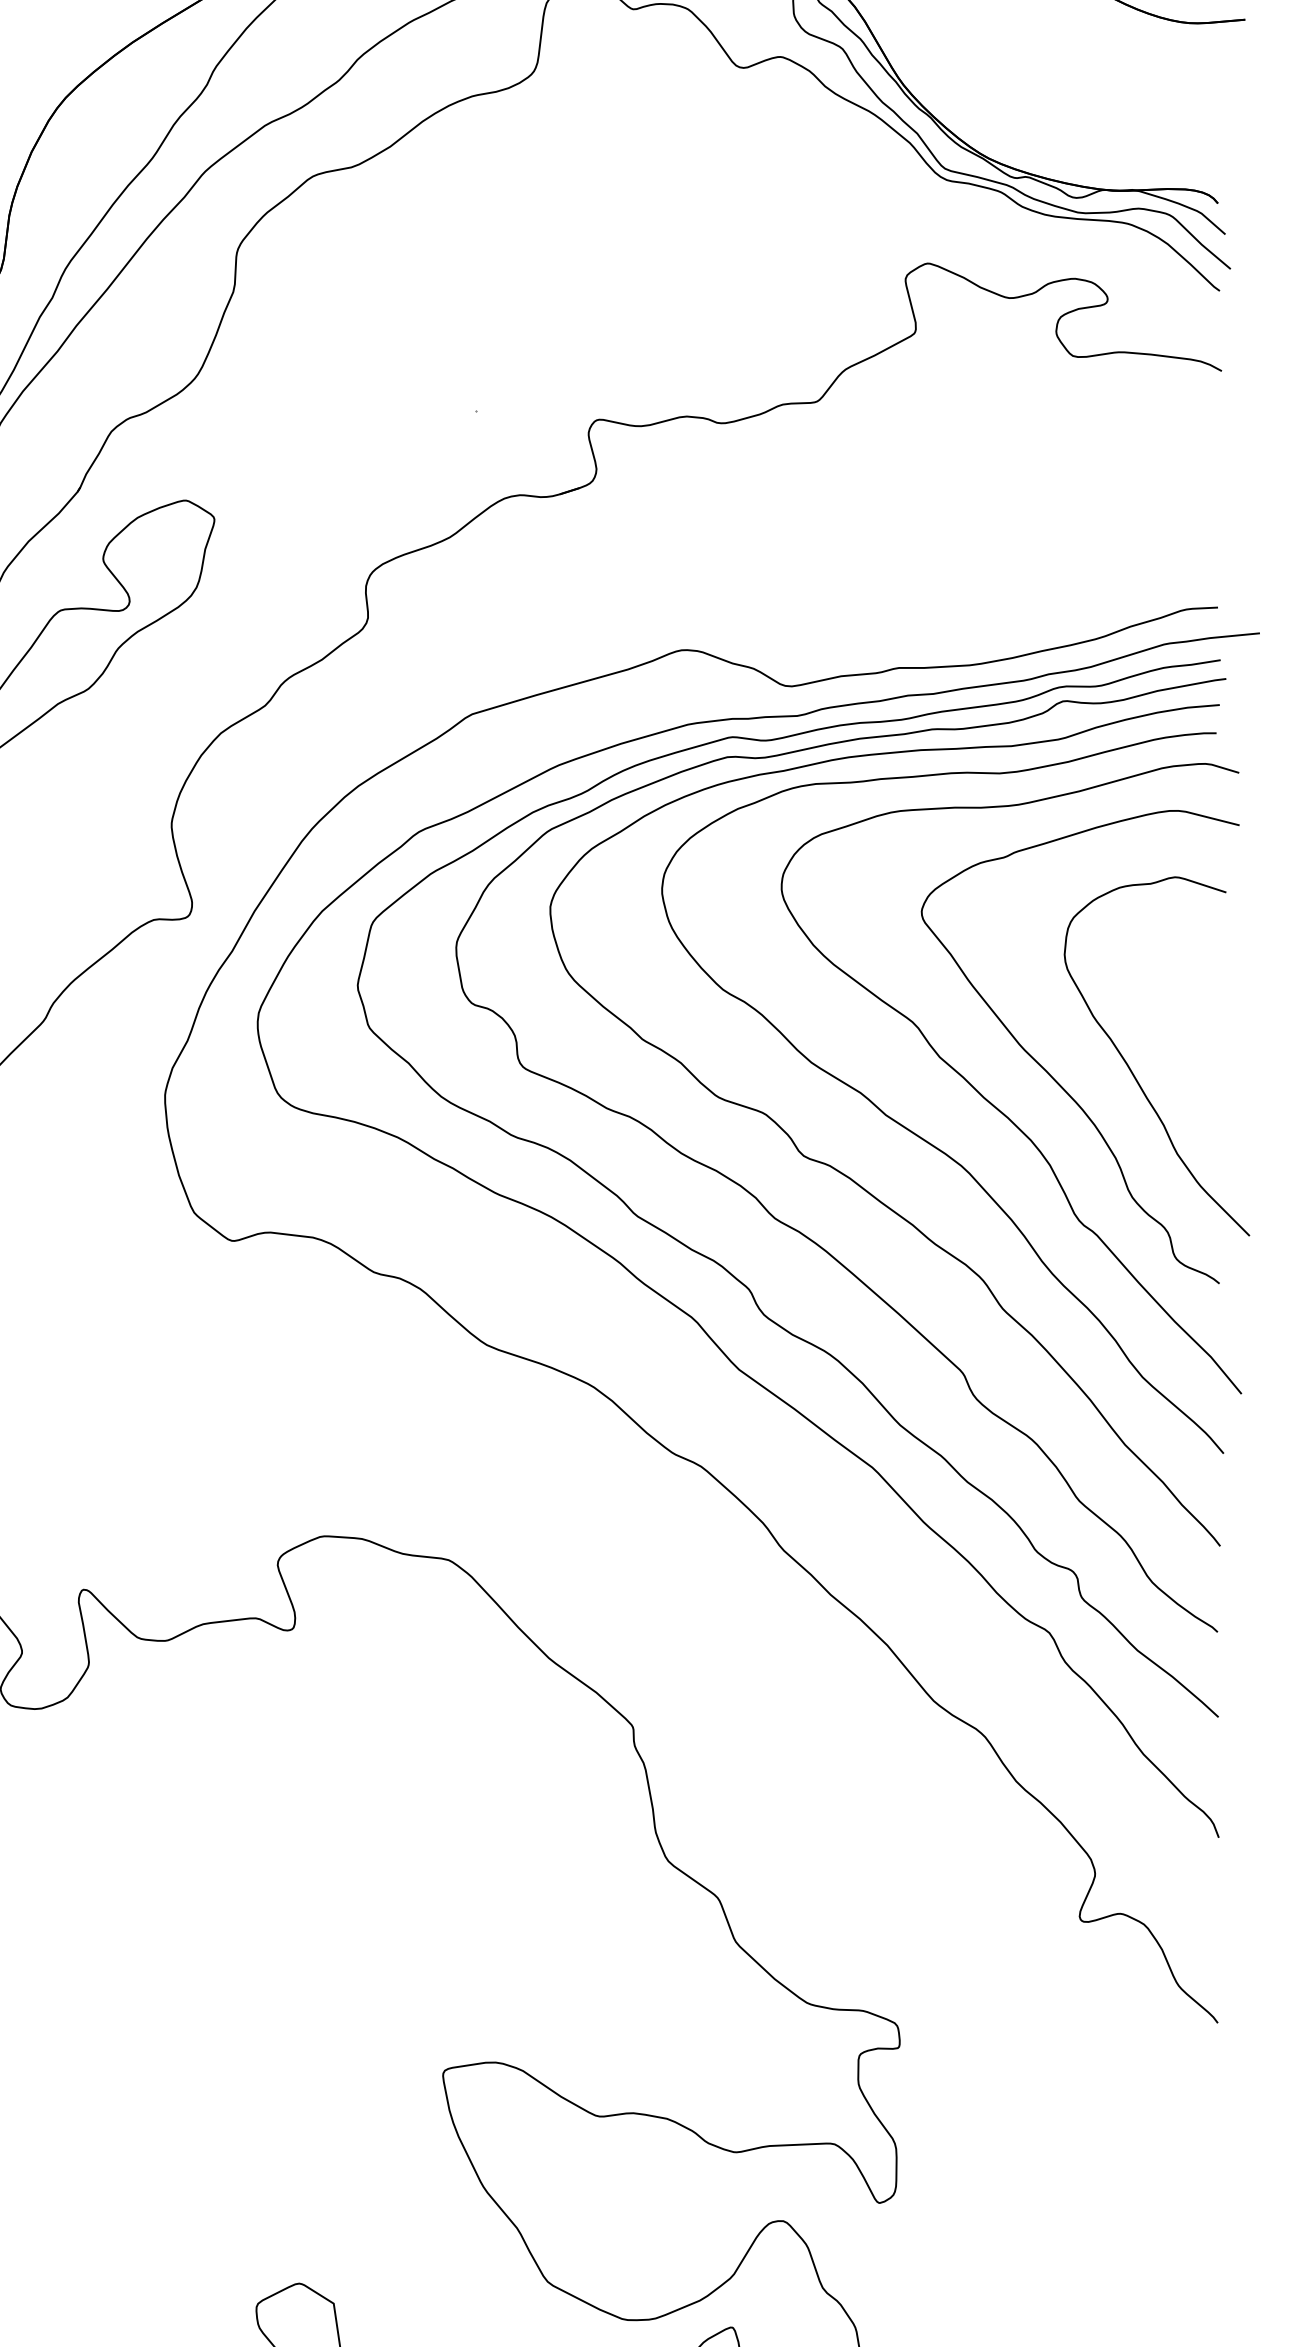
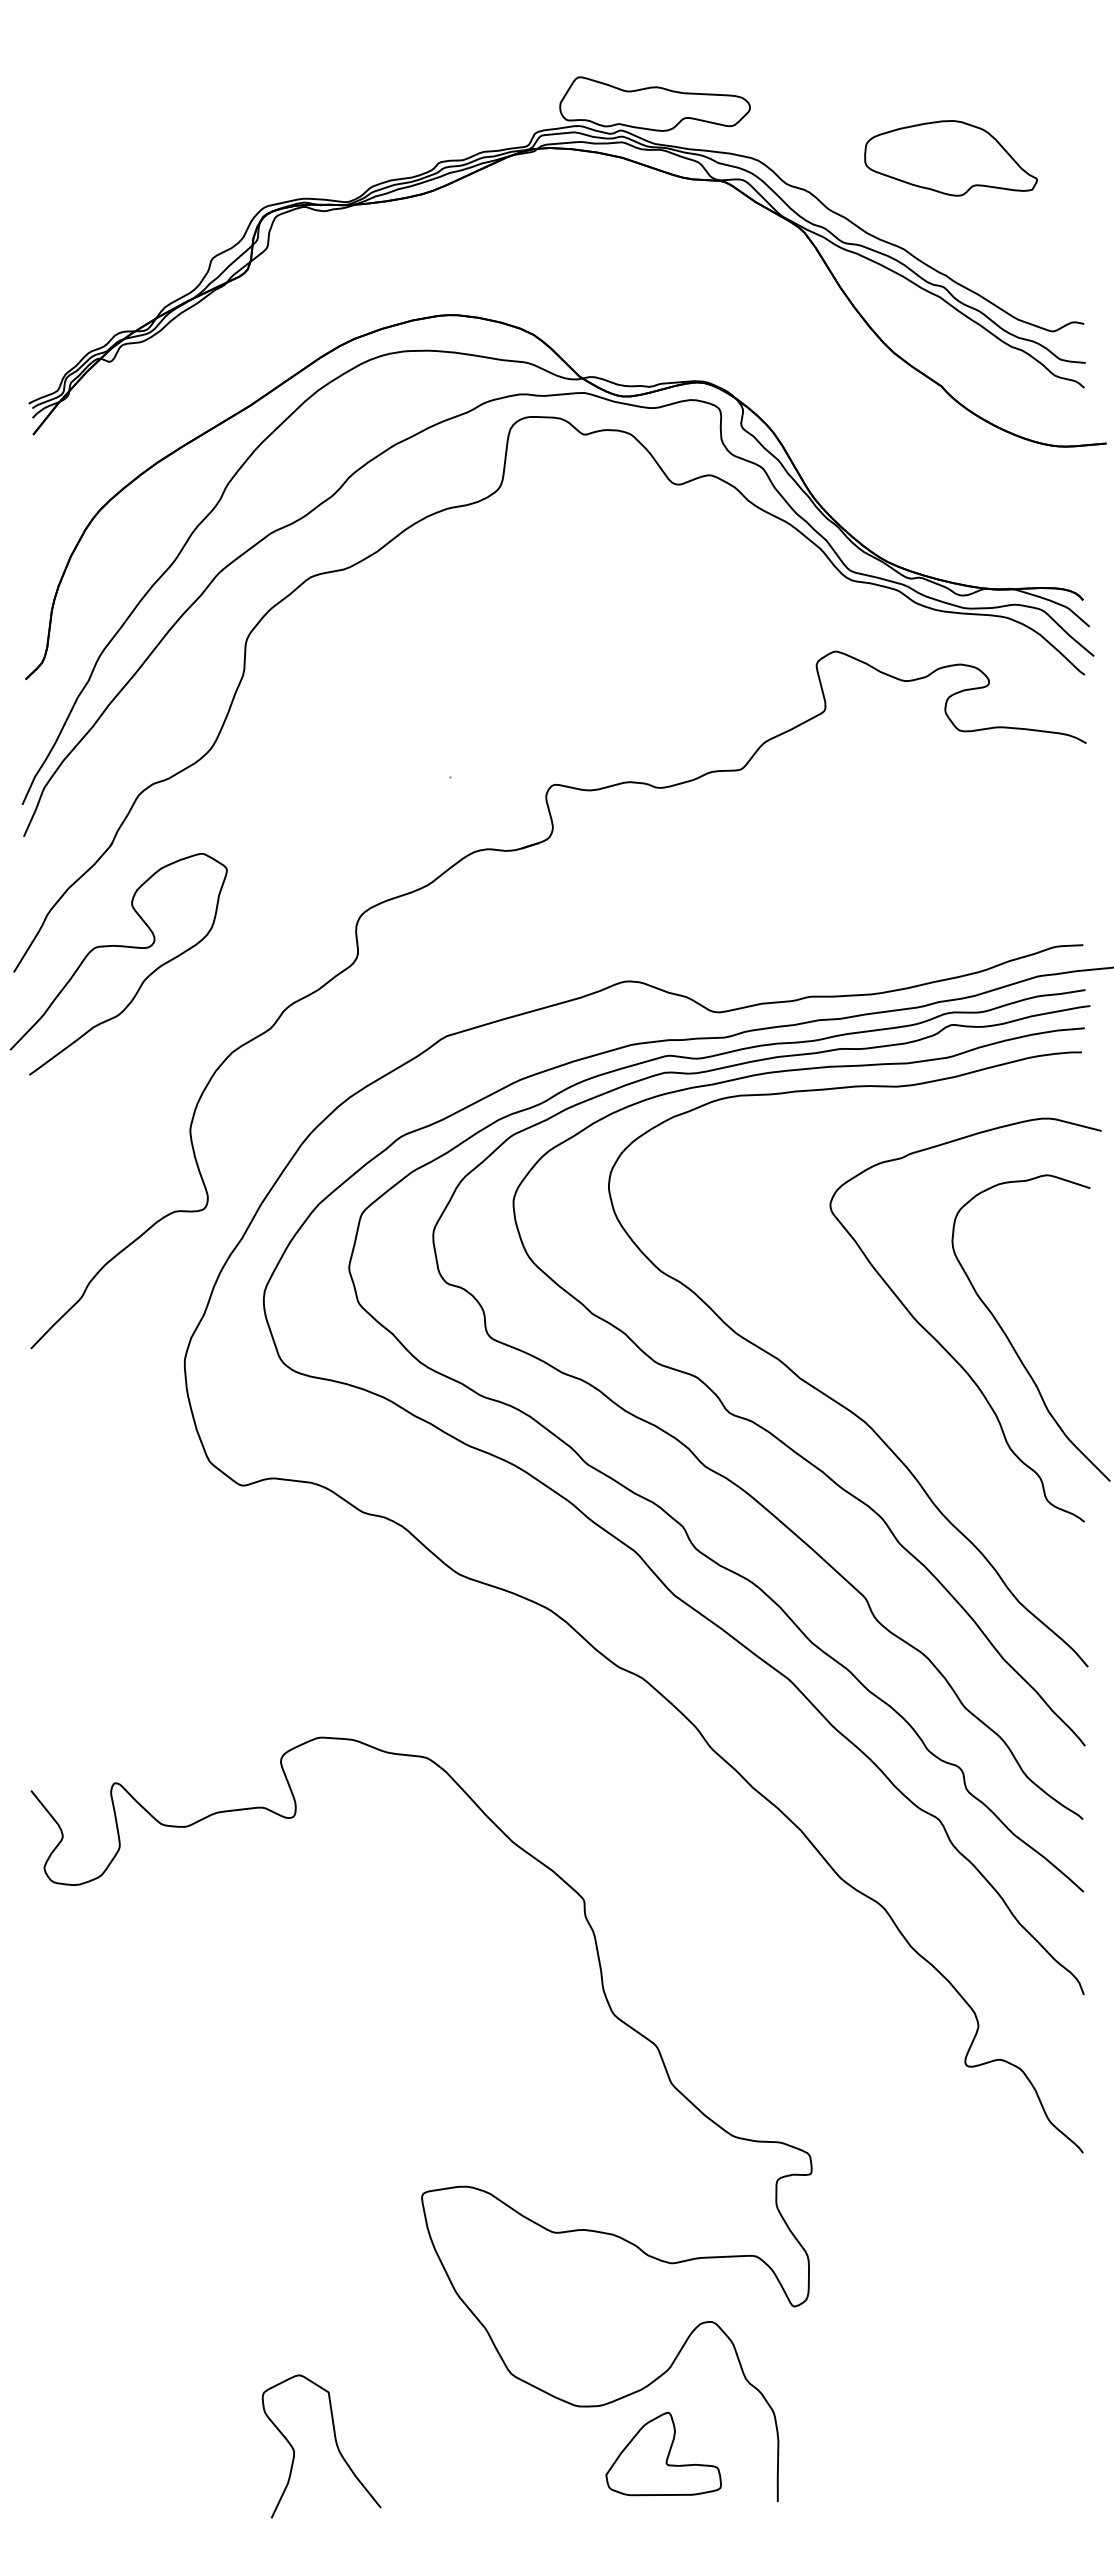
curve: (993, 1103) -> (891, 1368), removed

